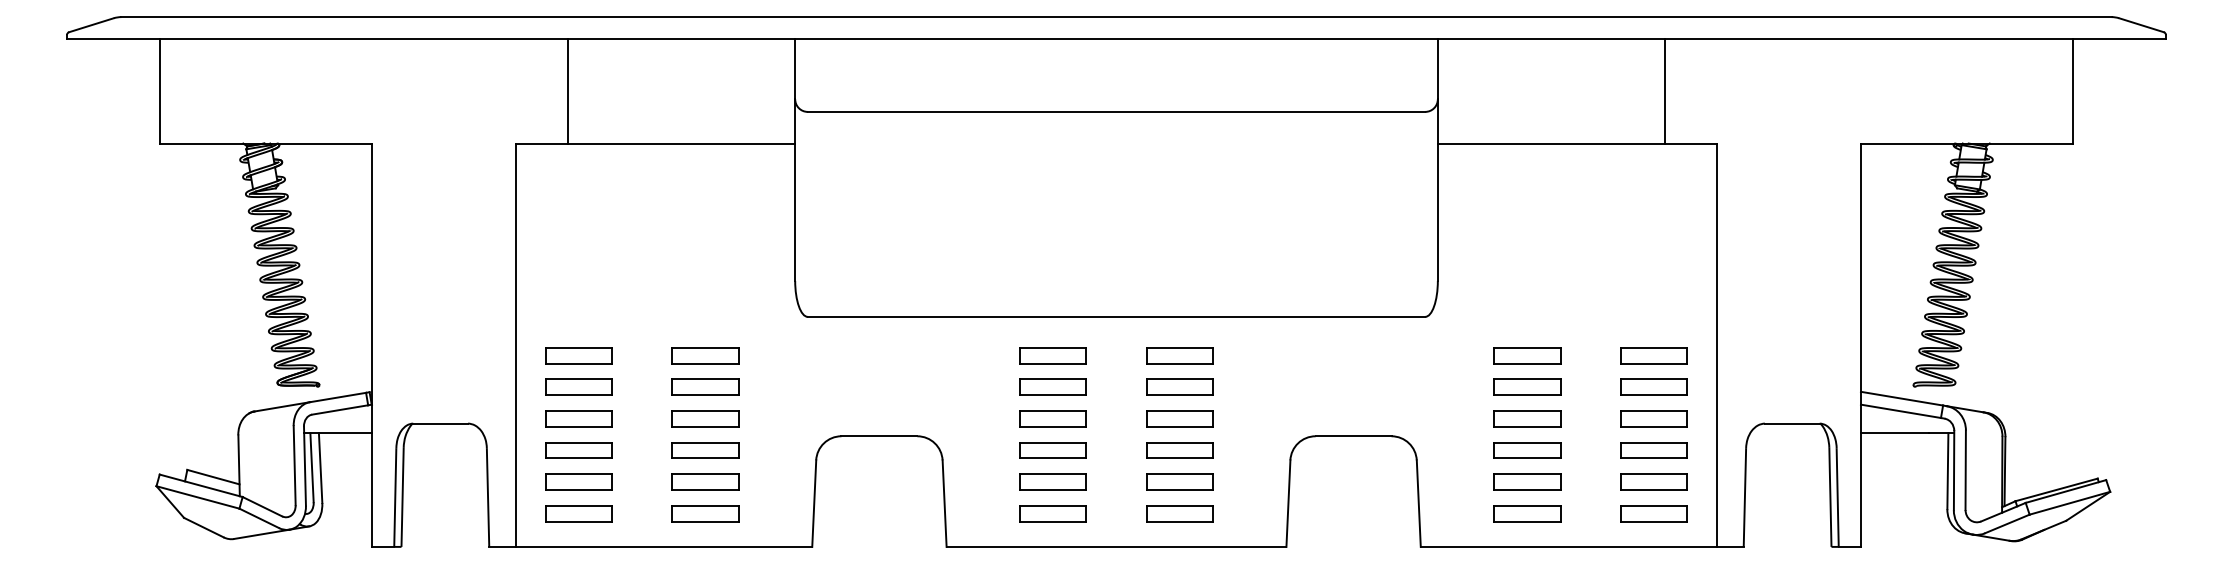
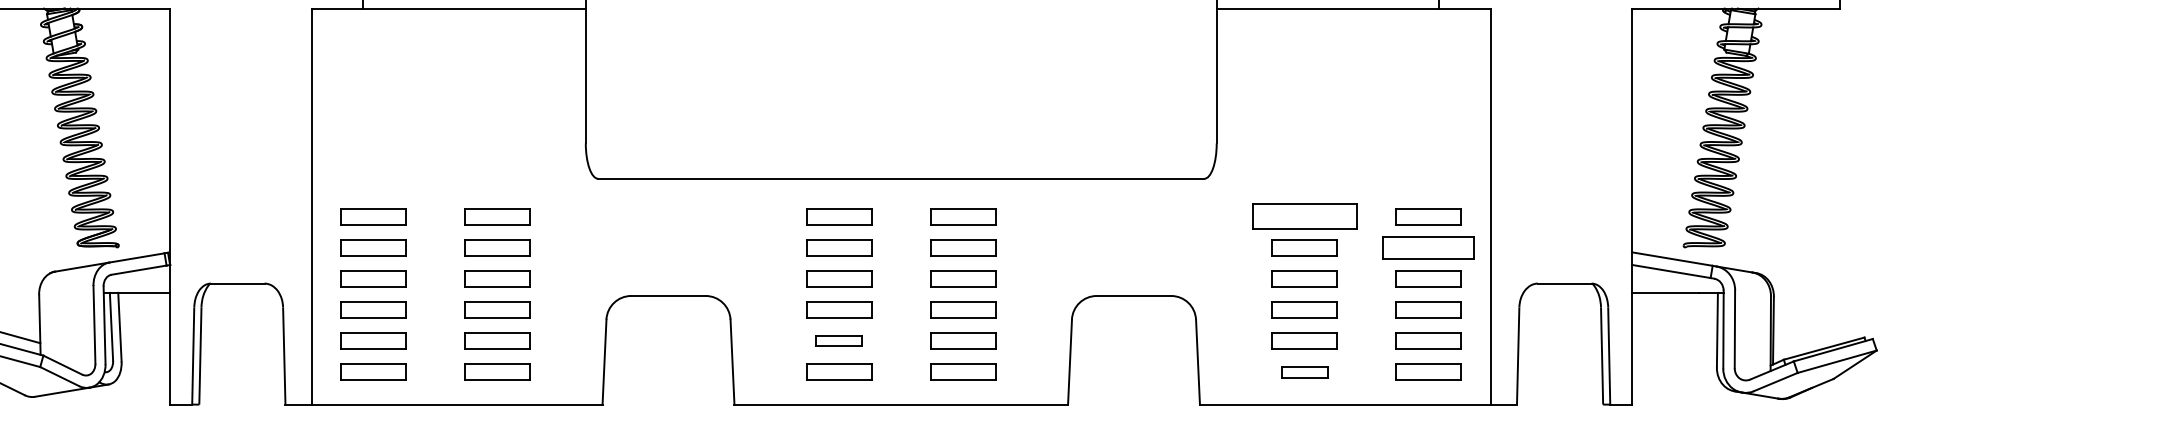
part: (1527, 355) -> (1304, 216), size x1.6
part: (1653, 386) -> (1428, 247), size x1.4
part: (1052, 481) -> (838, 340), size x0.7
part: (1527, 513) -> (1304, 371), size x0.7

